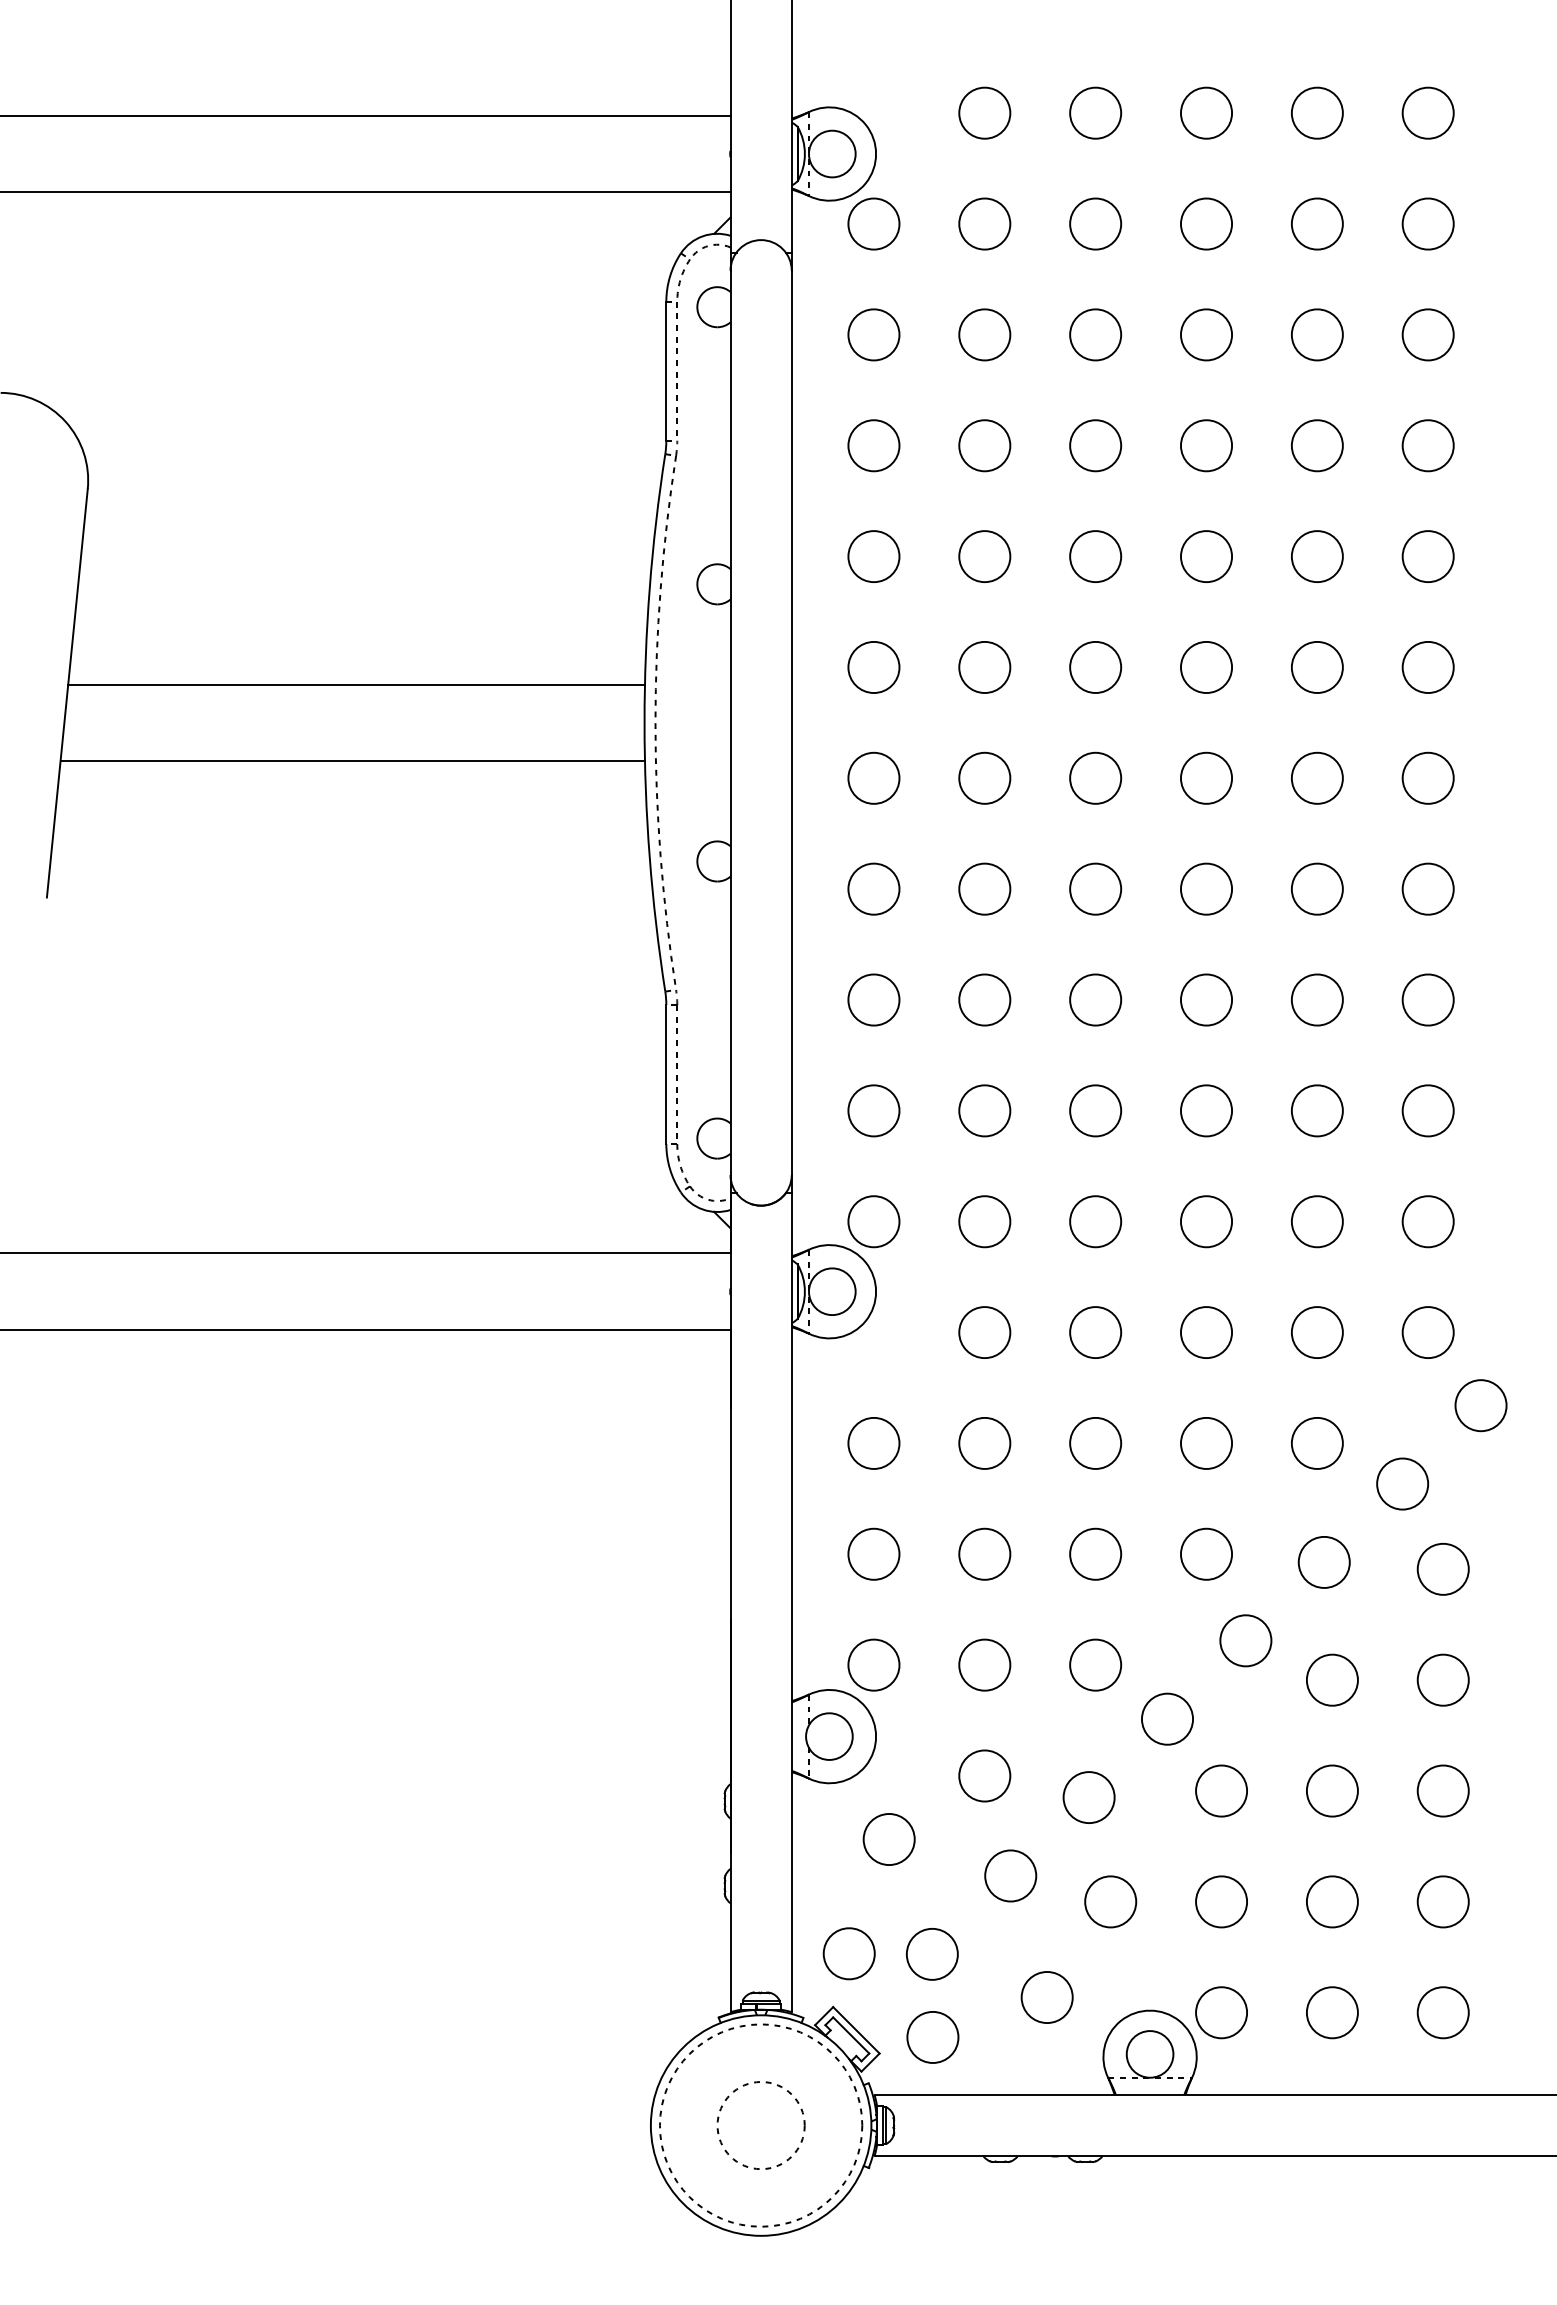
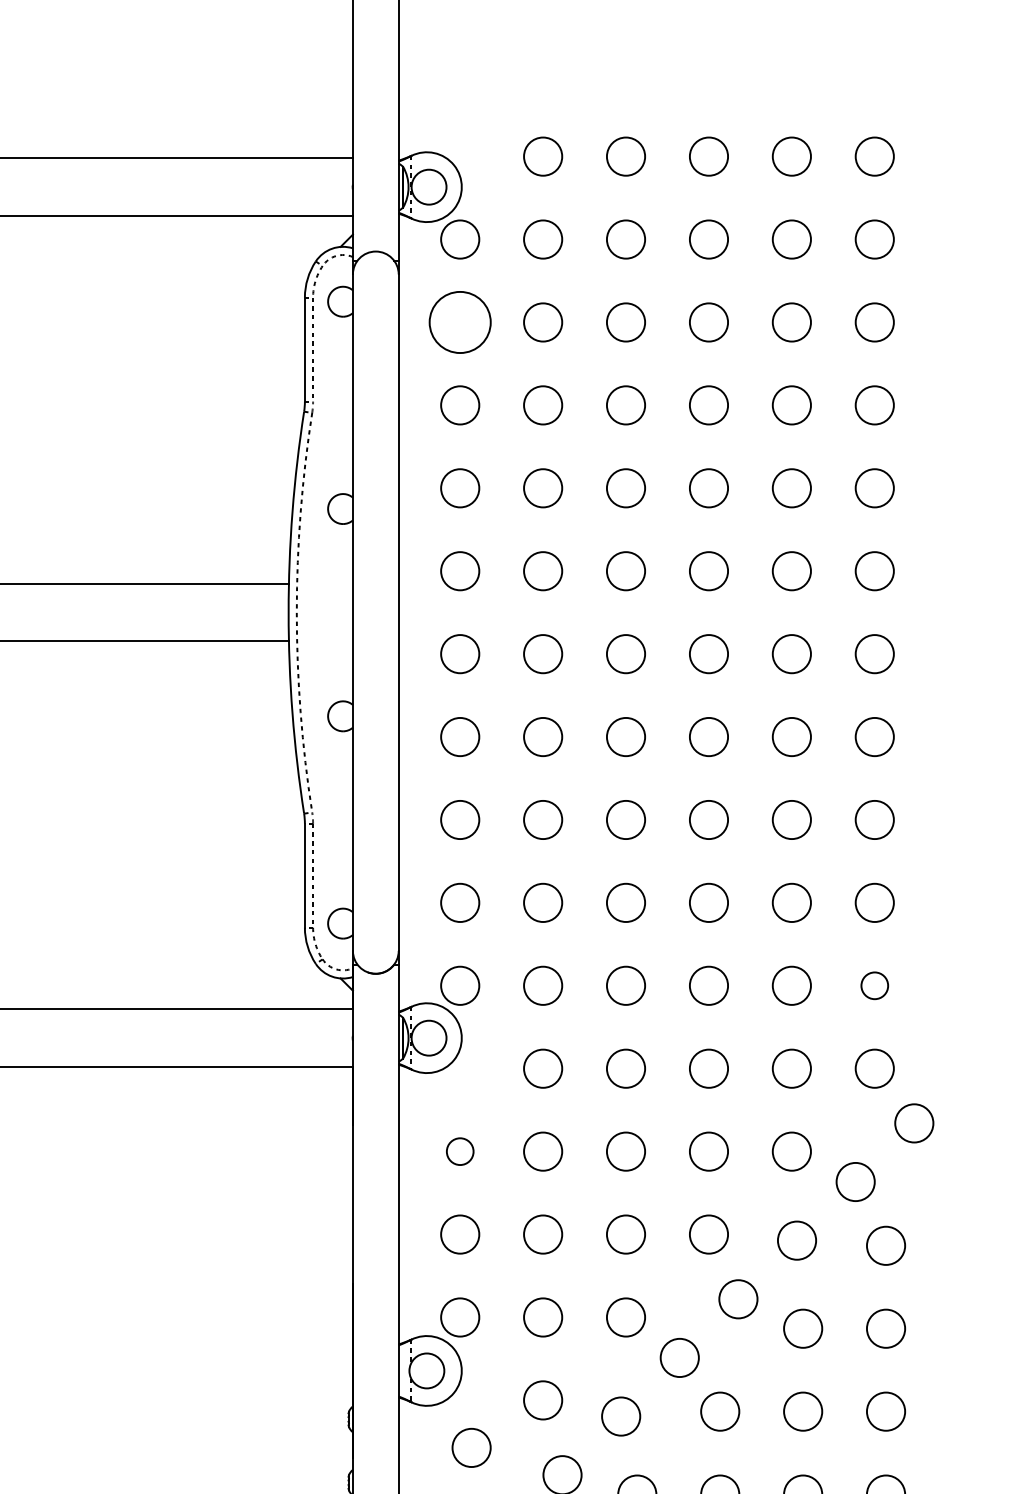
circle: (873, 334) -> (459, 322), size x1.6
circle: (1427, 1221) -> (874, 985), size x0.7
circle: (873, 1443) -> (459, 1151), size x0.7

